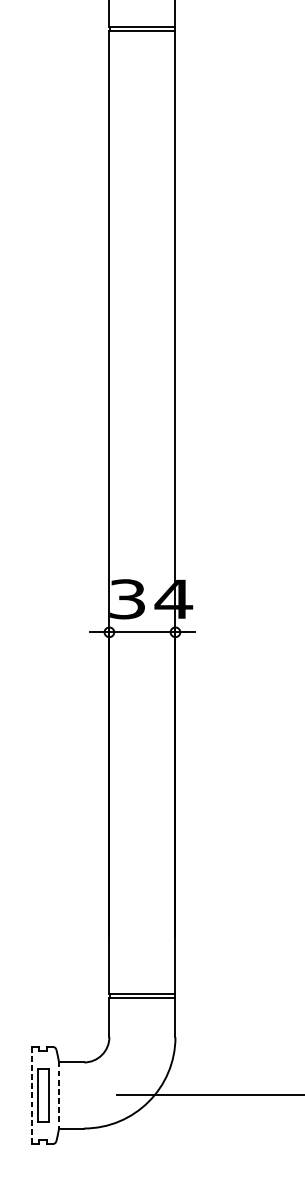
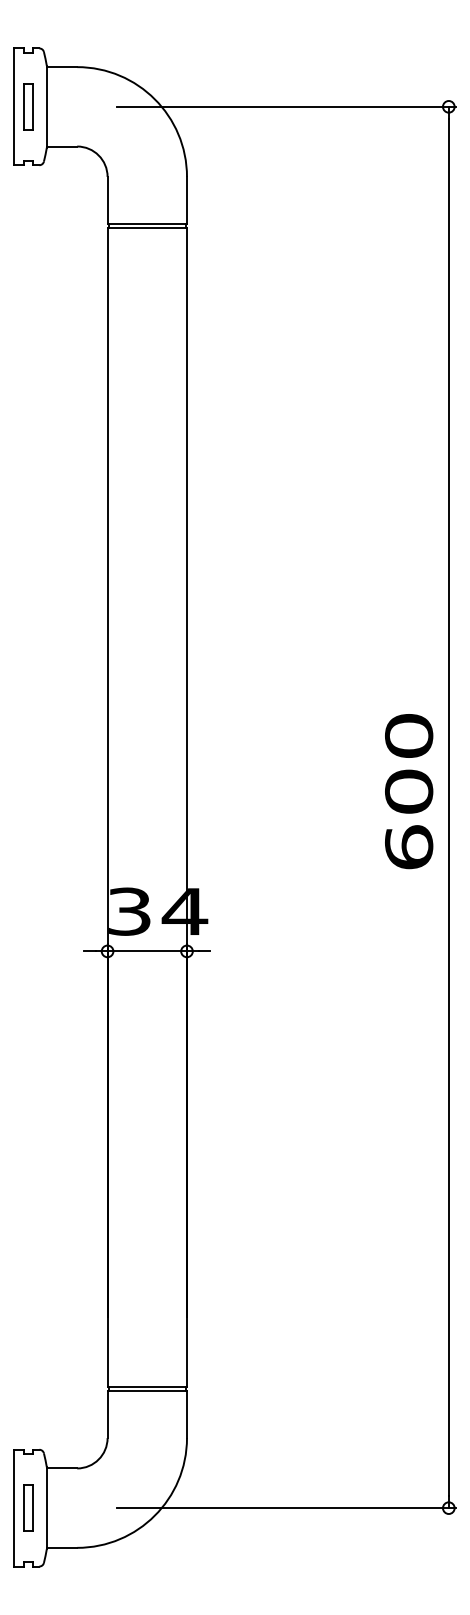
line: (31, 1094) -> (14, 1507), dashed -> solid
part: (43, 1094) -> (28, 1507), size x0.71
line: (58, 1095) -> (46, 1508), dashed -> solid

